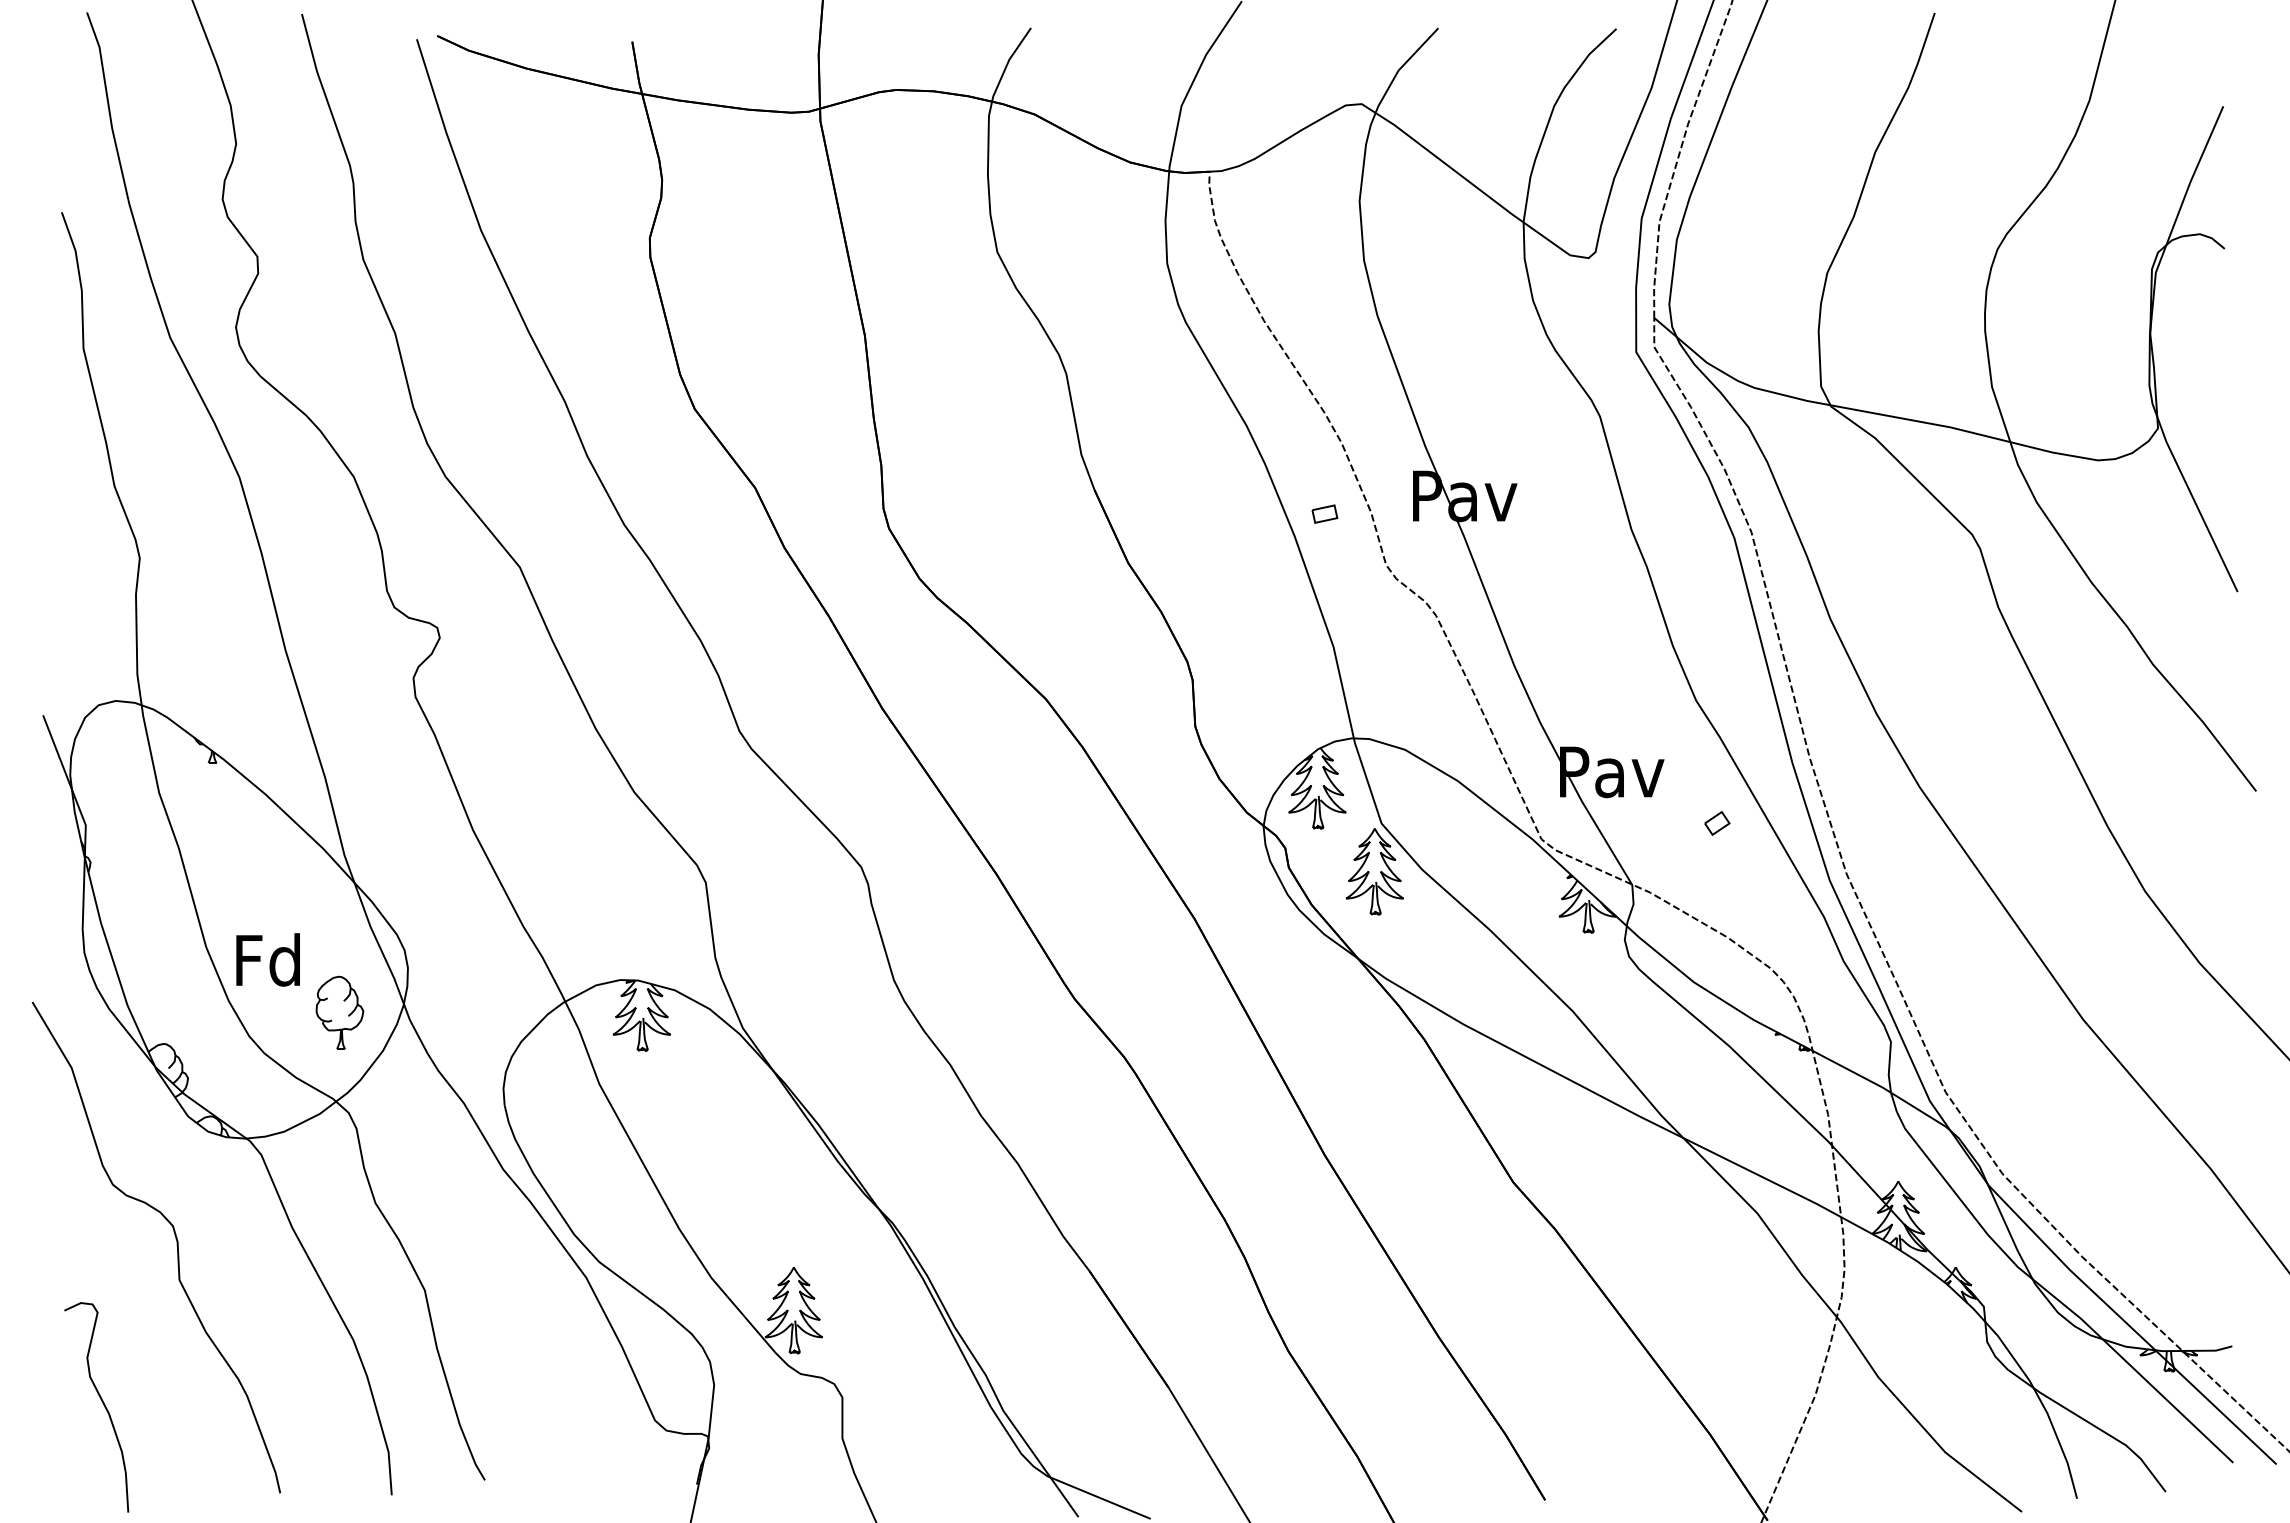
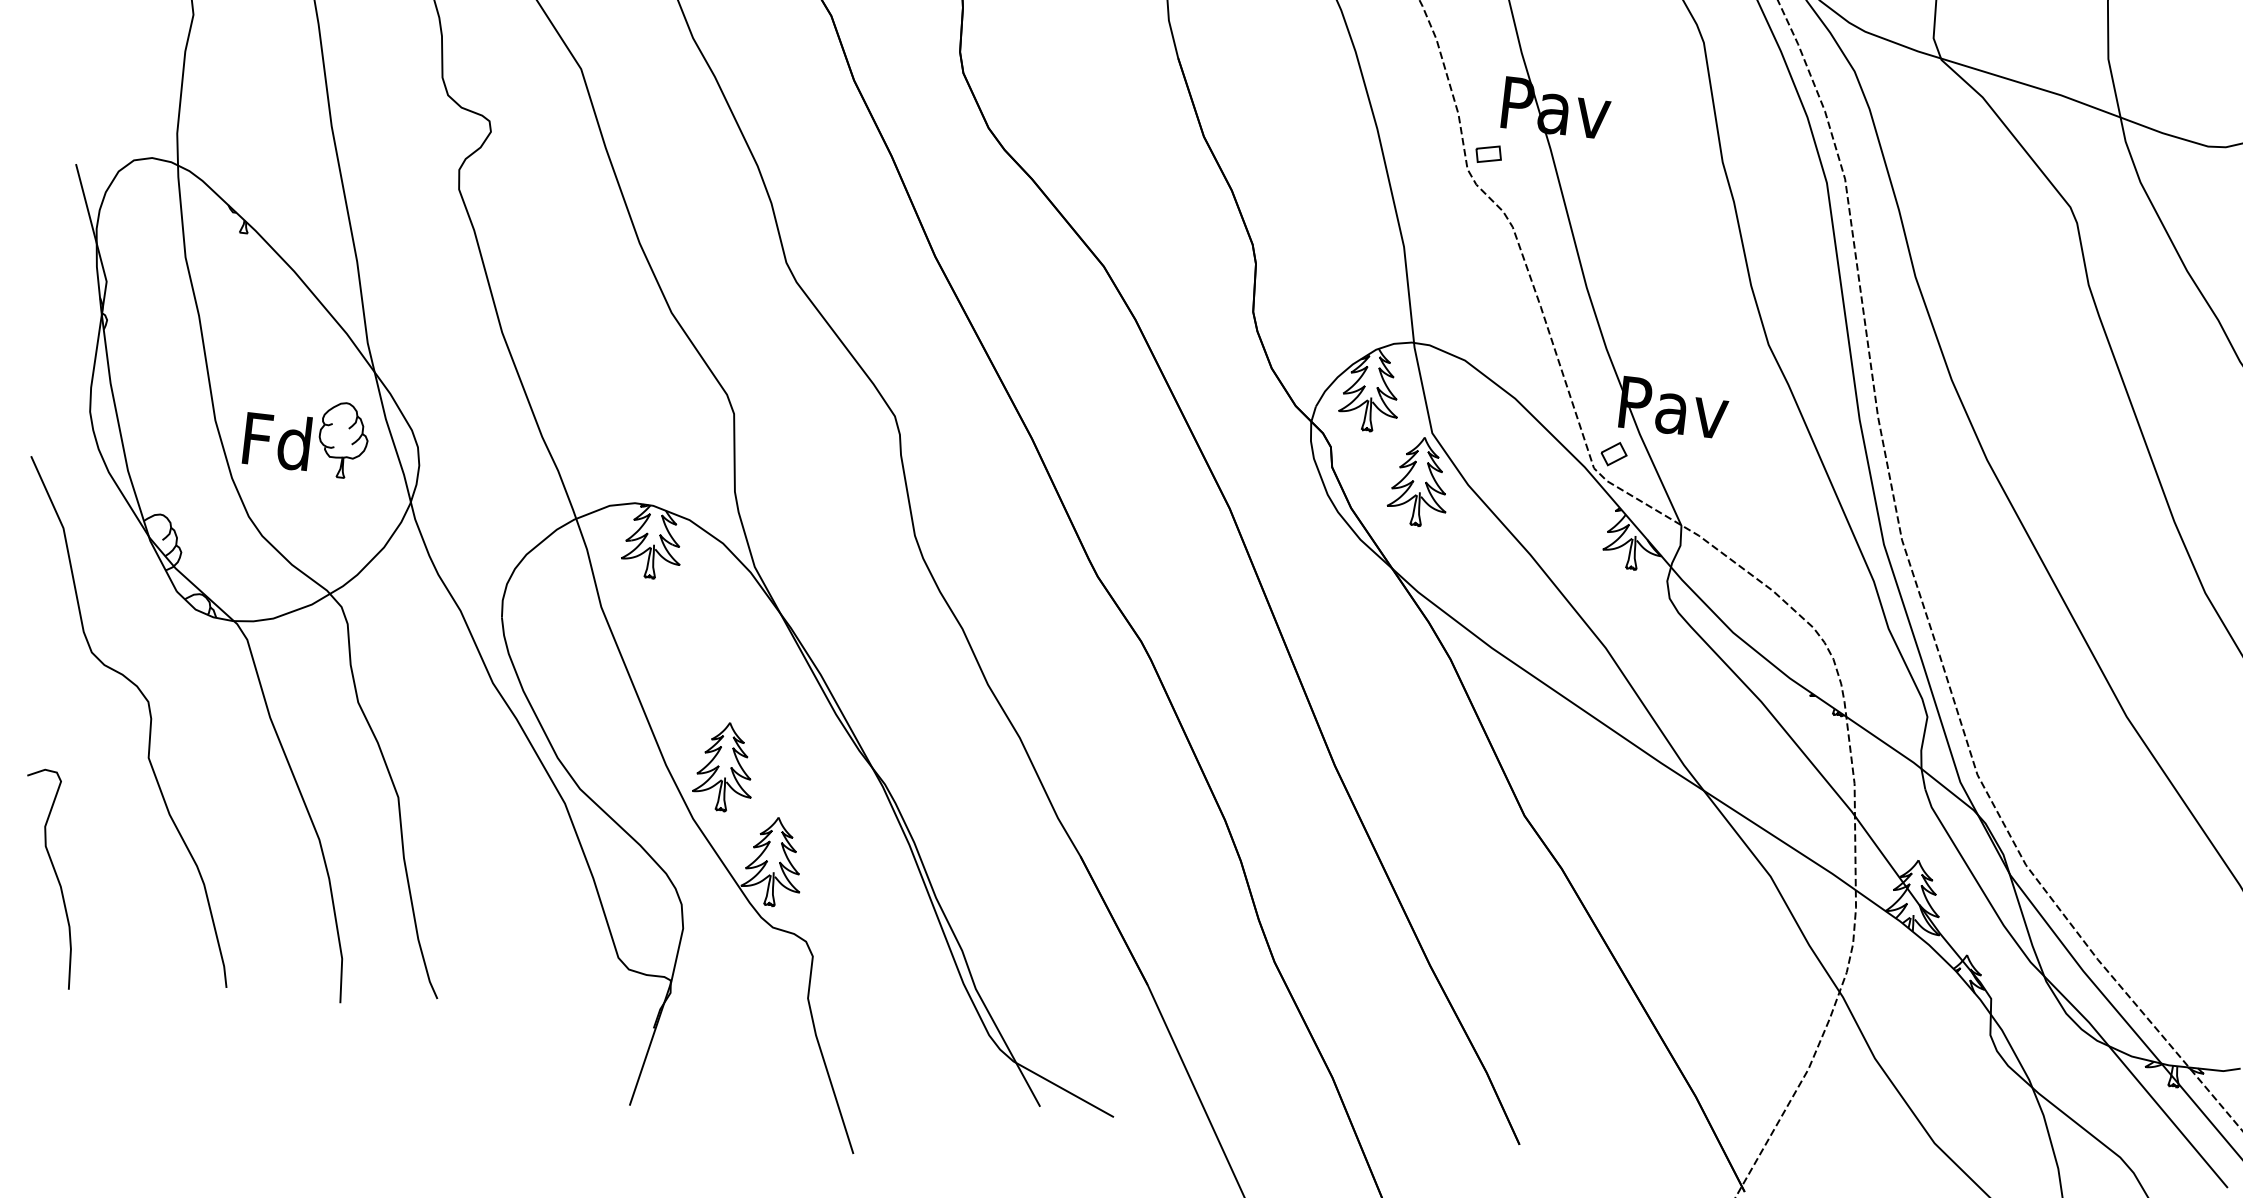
part: (1324, 513) -> (1488, 153), moved
part: (1717, 823) -> (1614, 454), moved
part: (339, 1012) -> (343, 439), moved
part: (736, 1224) -> (724, 767), added

